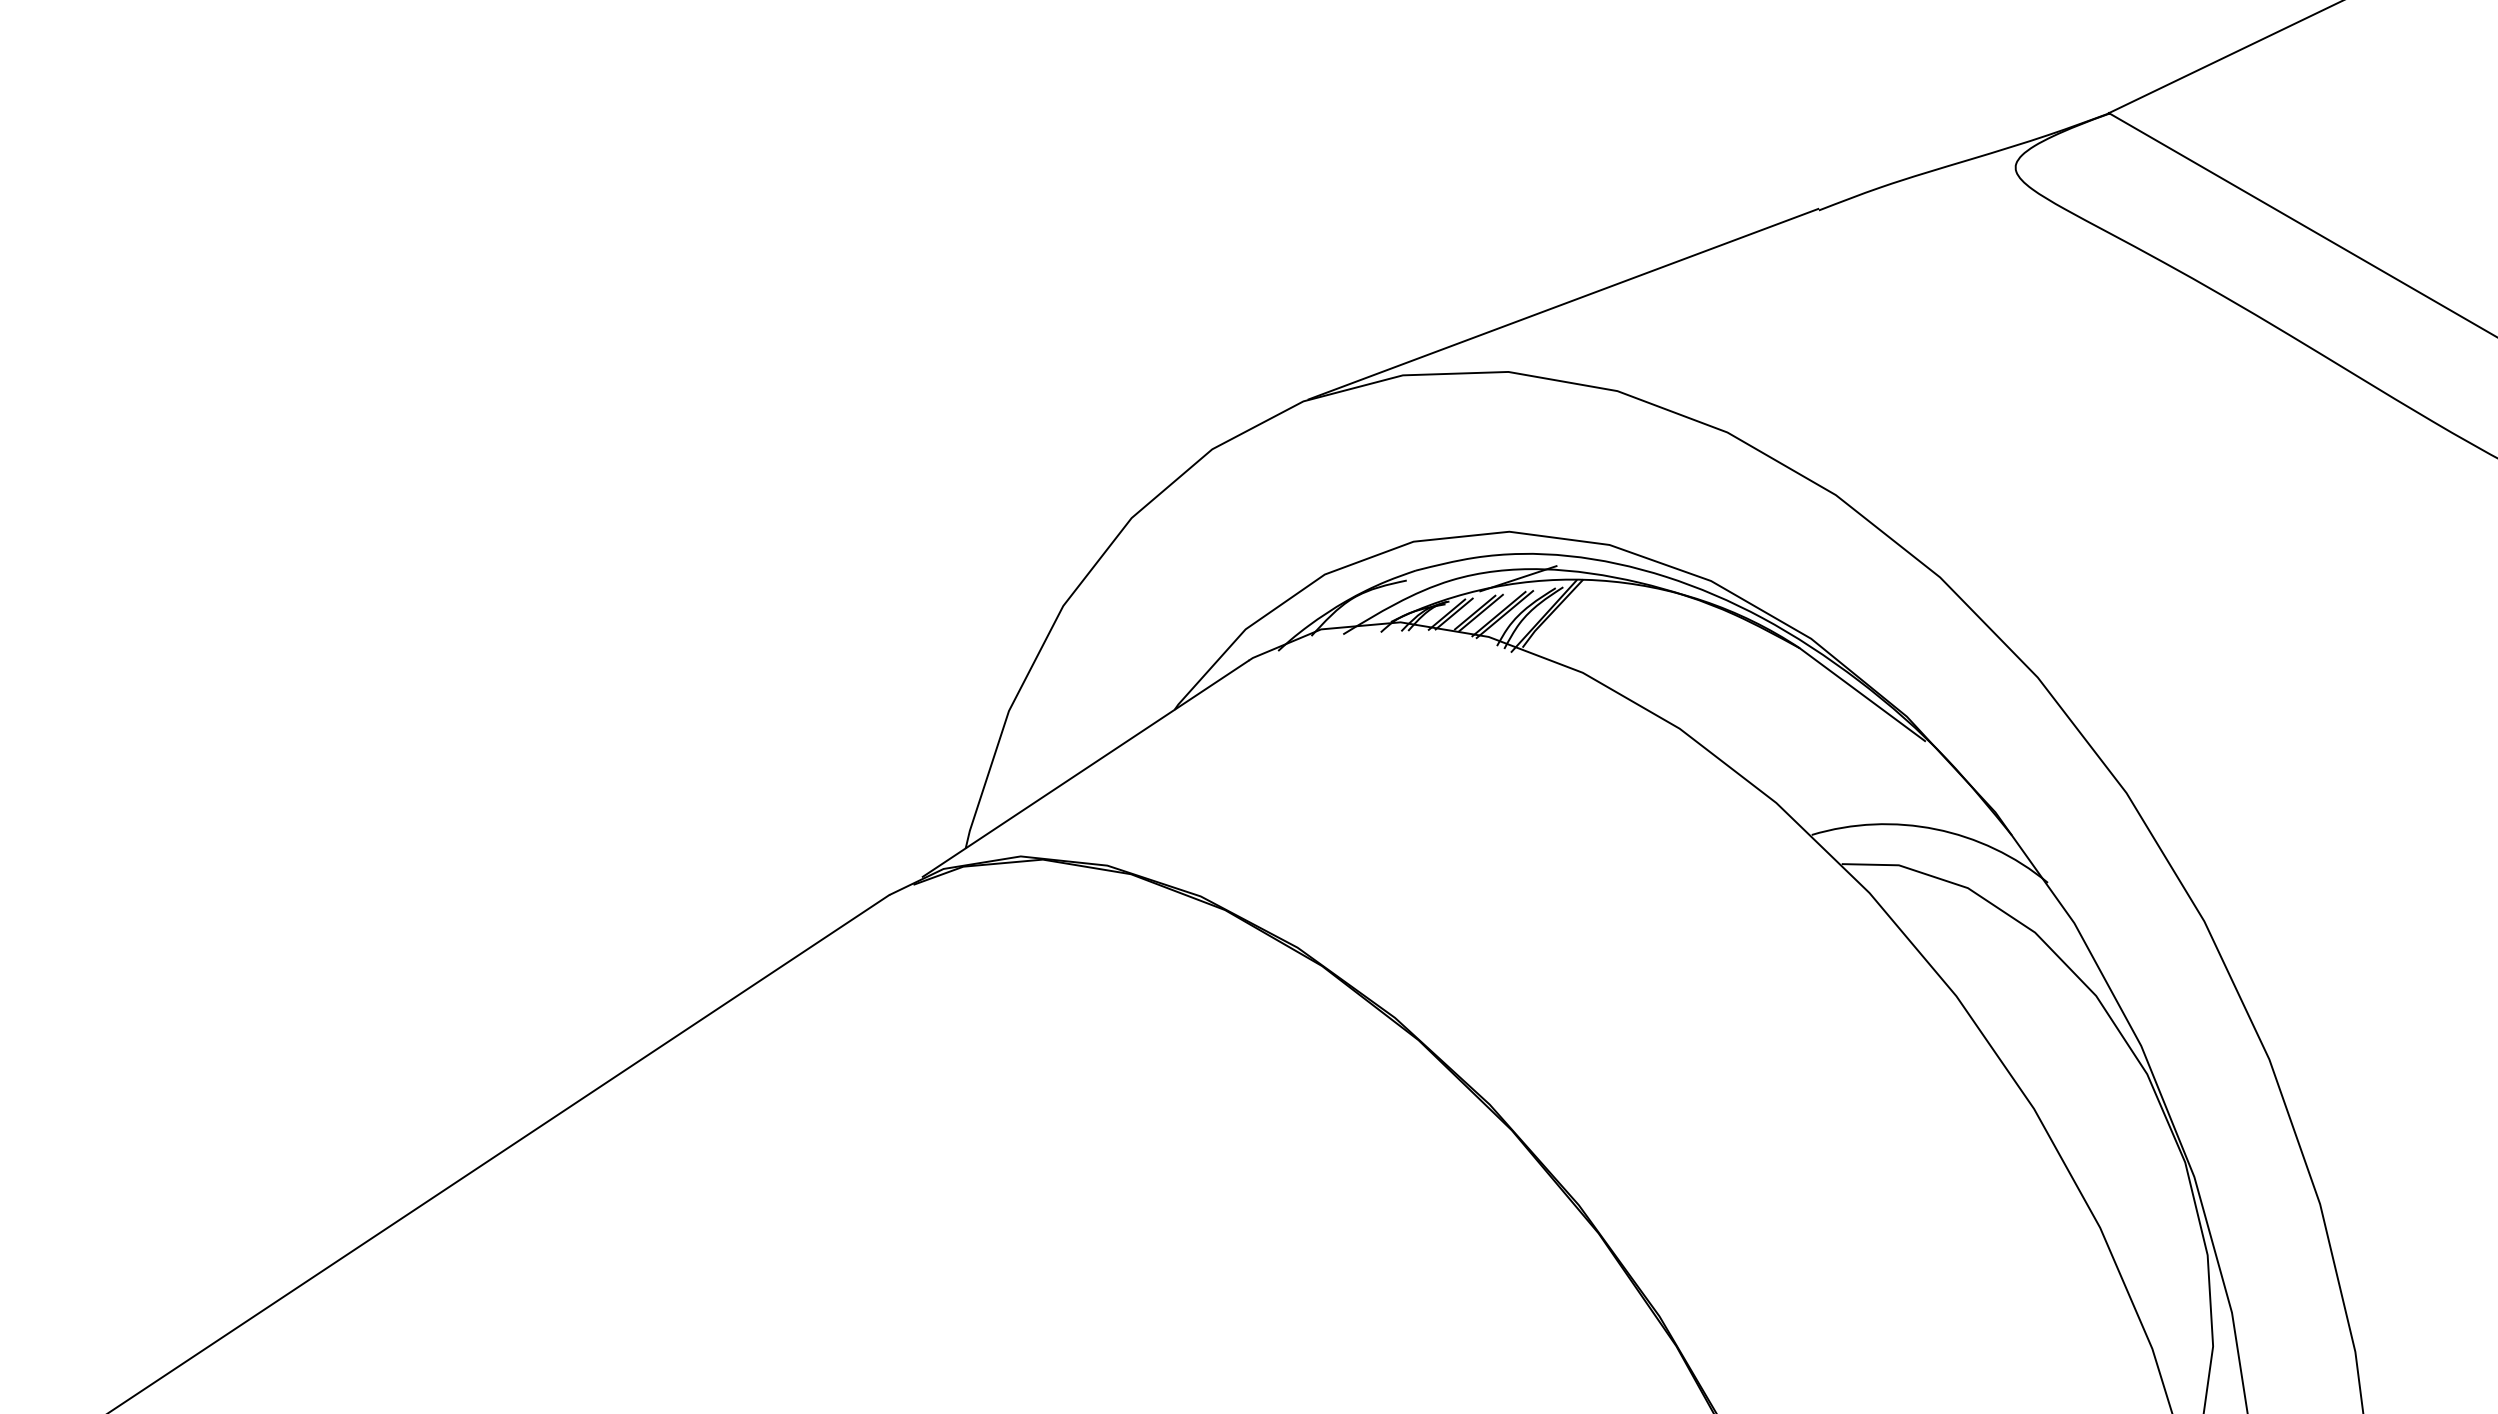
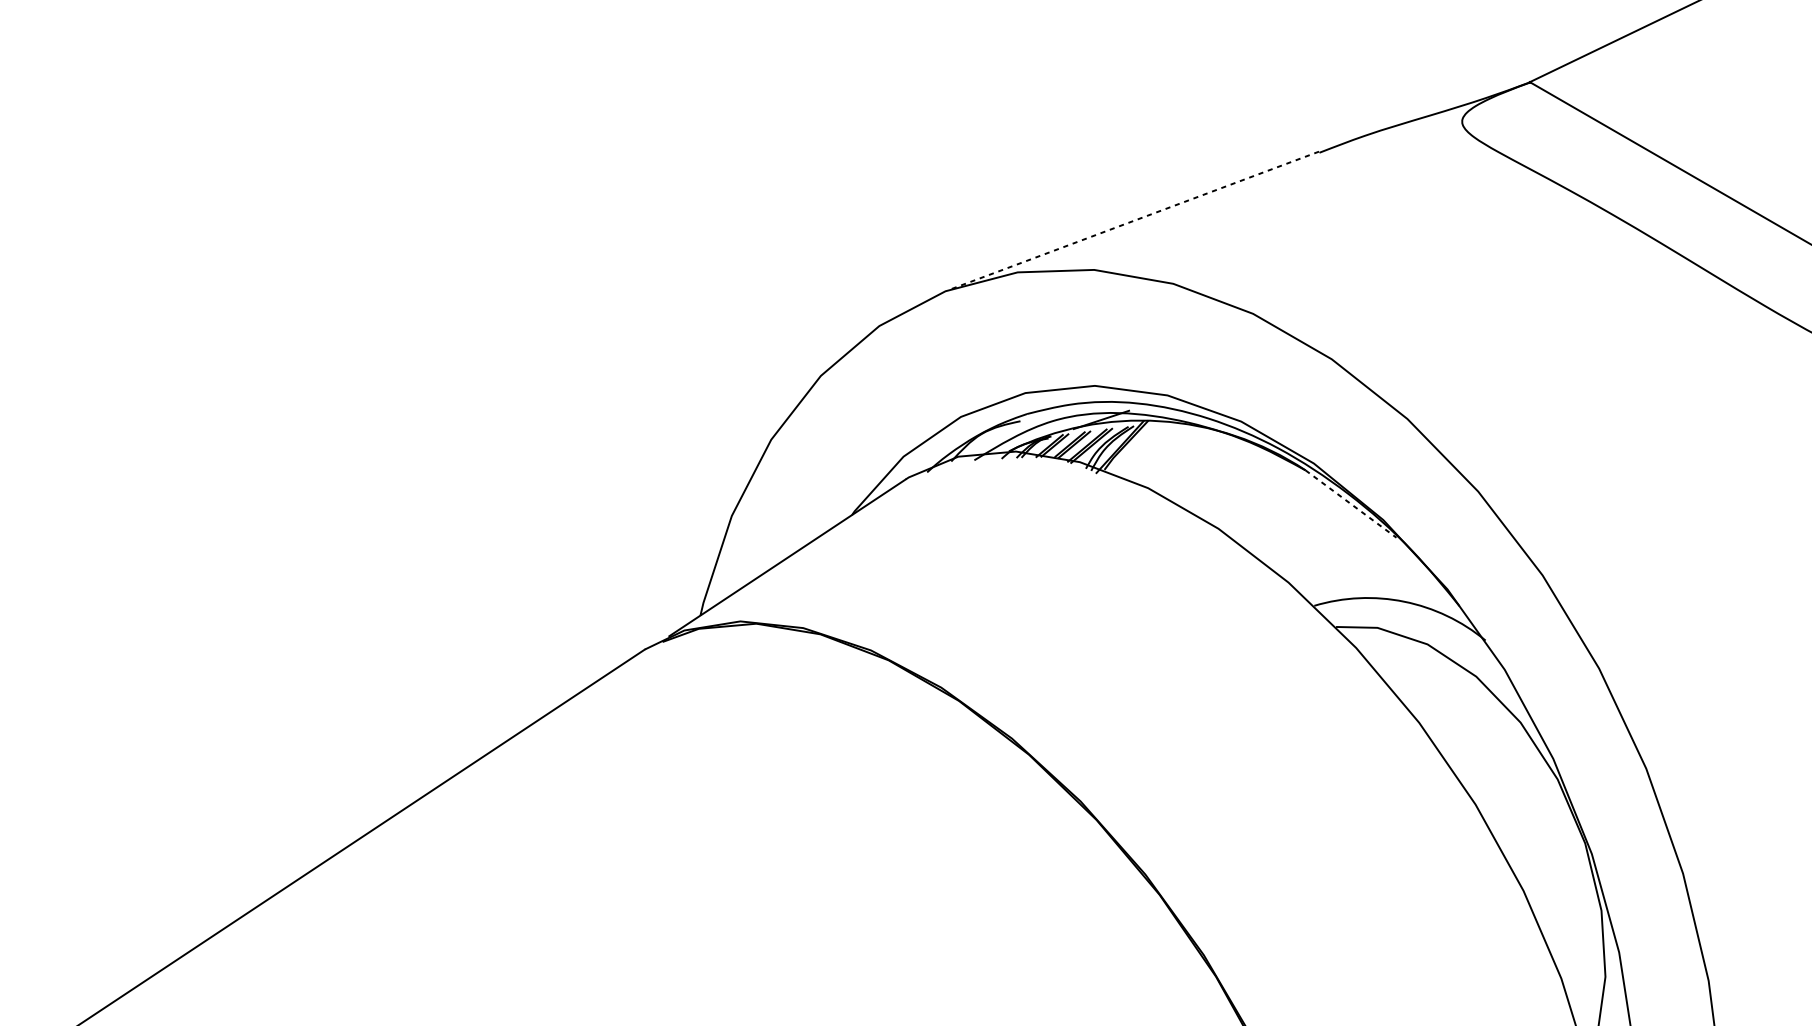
line: (1562, 304) -> (1133, 220), solid -> dashed
line: (1862, 694) -> (1351, 503), solid -> dashed

